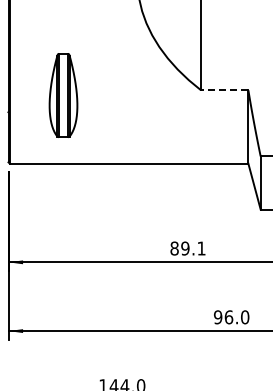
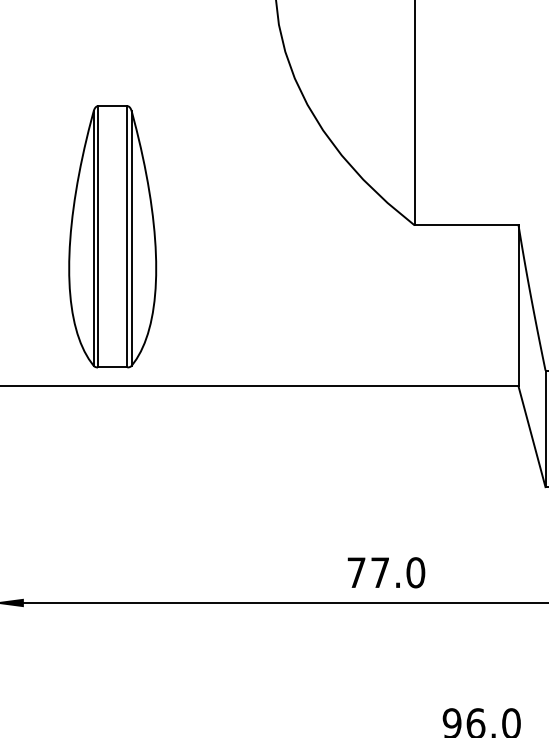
line: (224, 90) -> (466, 225), dashed -> solid
part: (63, 95) -> (112, 236), size x1.43
text: (187, 248) -> (384, 572), 89.1 -> 77.0

